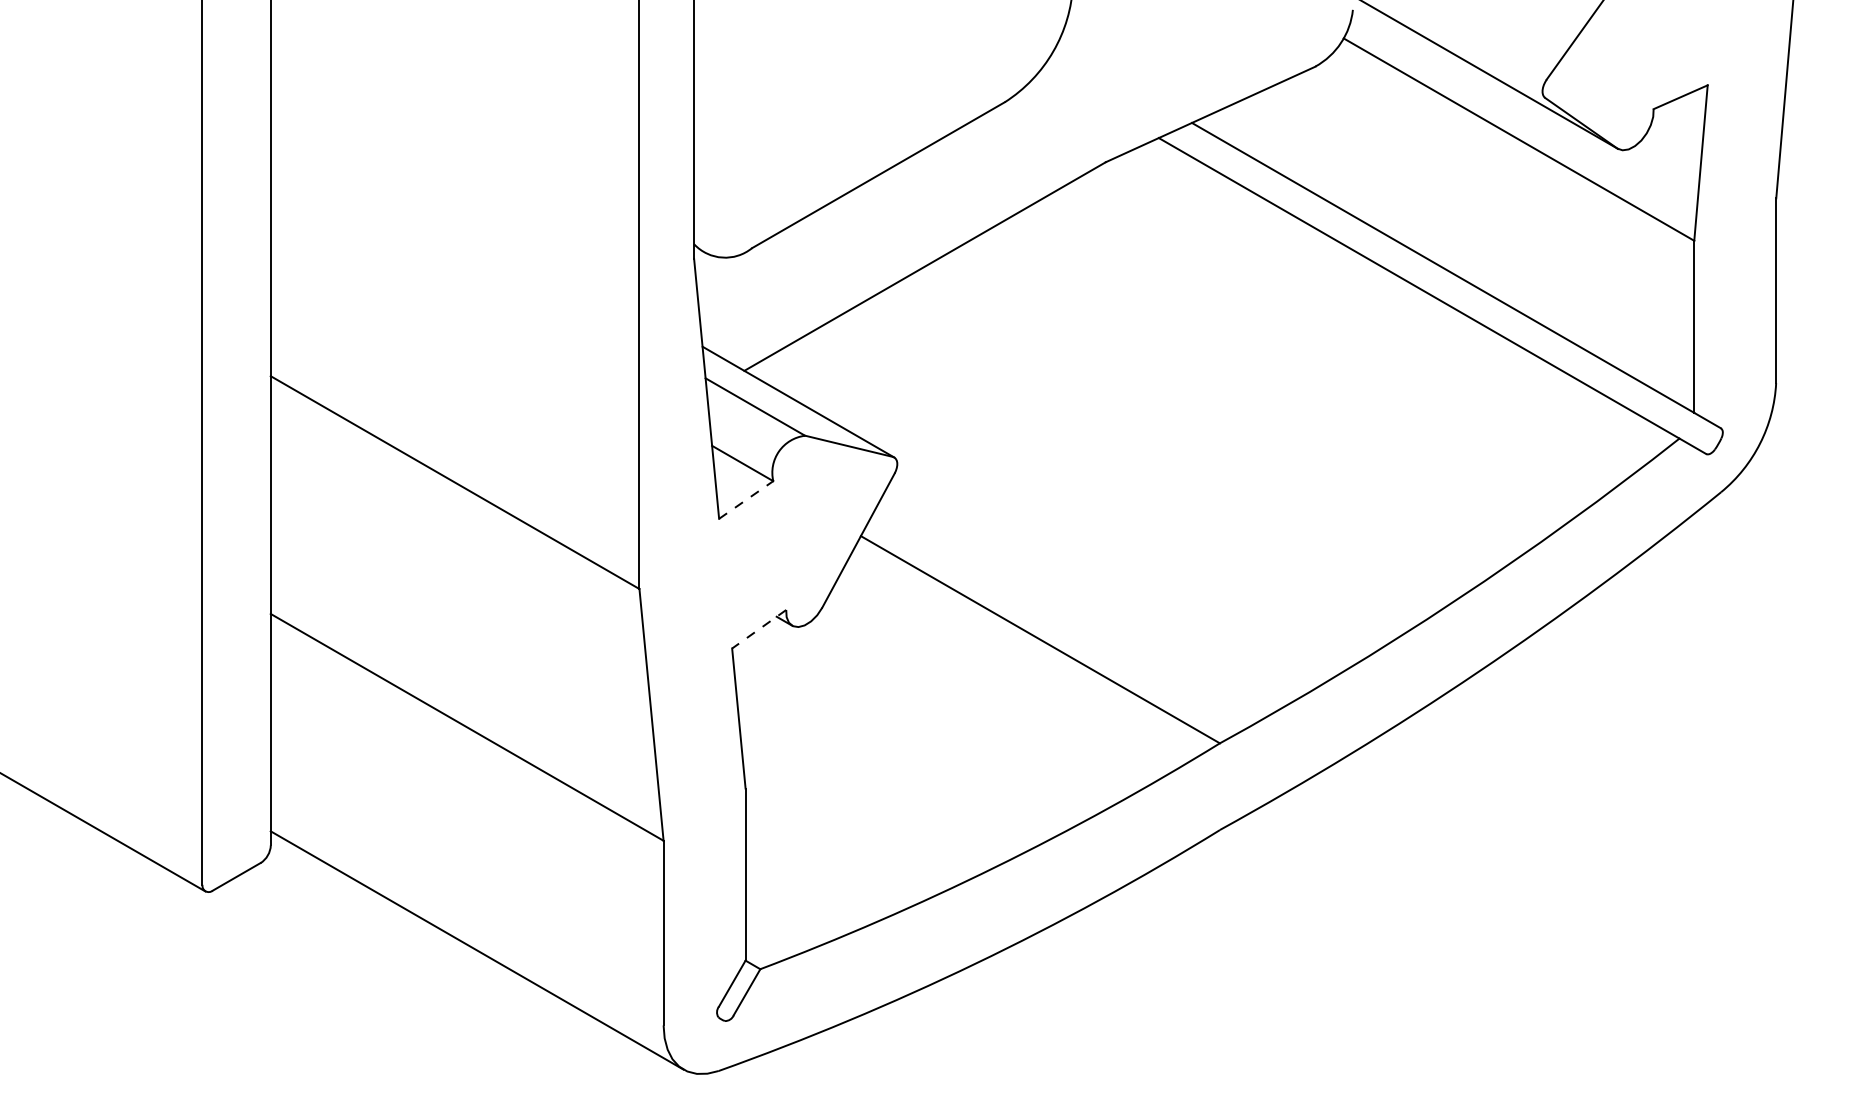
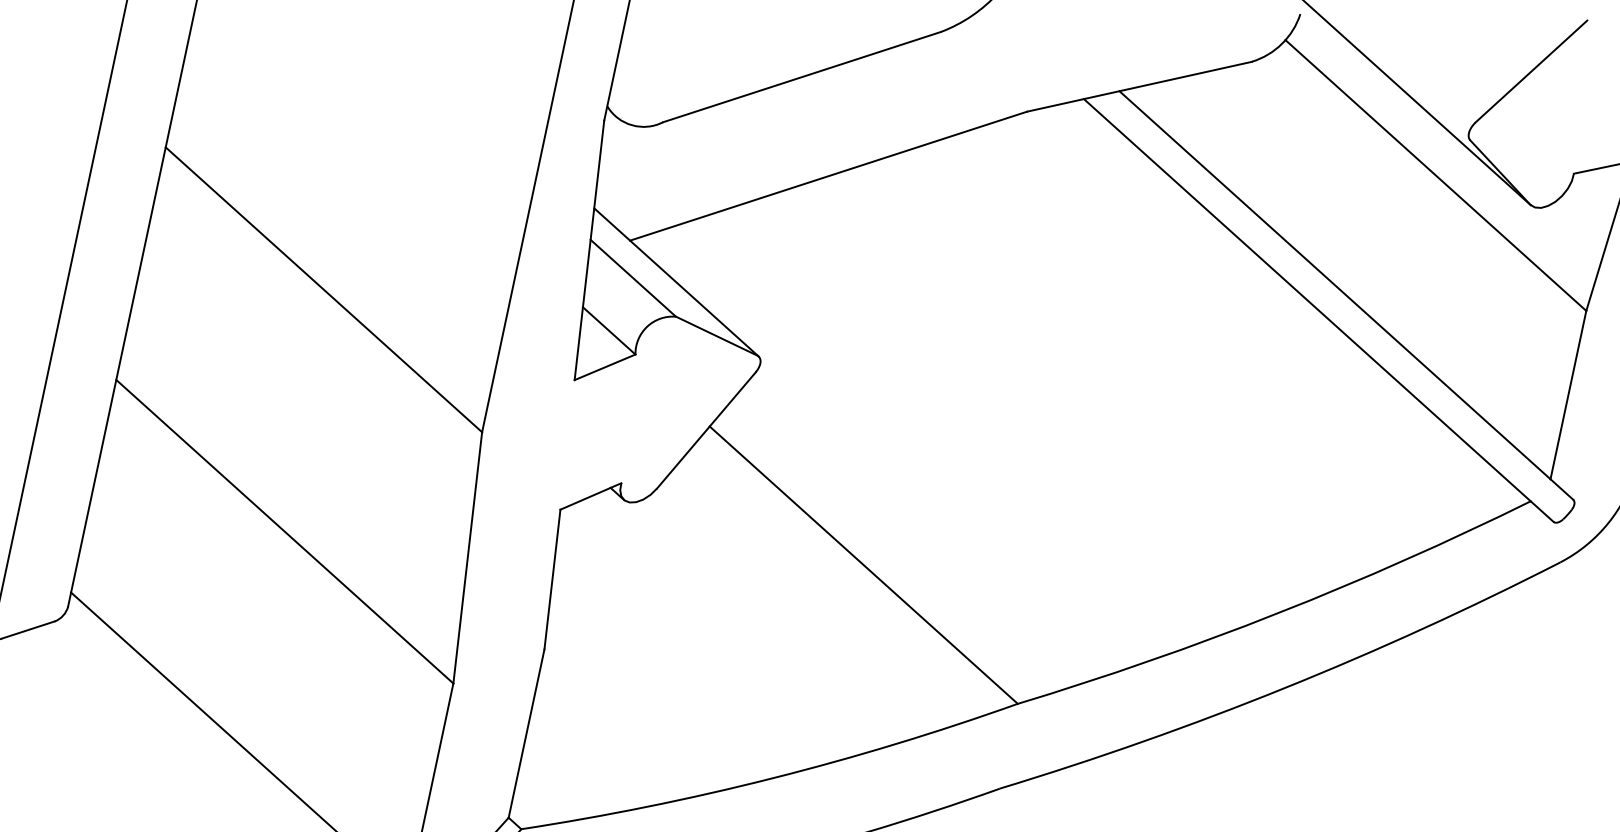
line: (746, 500) -> (605, 367), dashed -> solid
line: (758, 629) -> (590, 496), dashed -> solid

